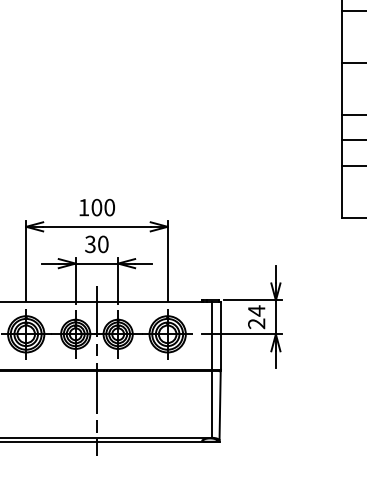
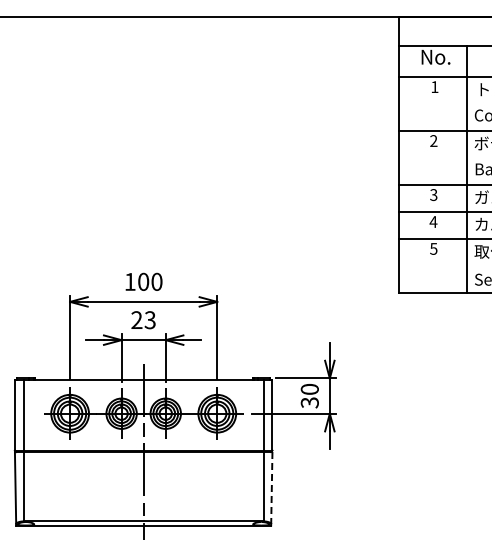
text: (96, 244) -> (143, 320), 30 -> 23
text: (256, 316) -> (309, 395), 24 -> 30
line: (219, 405) -> (271, 487), solid -> dashed

